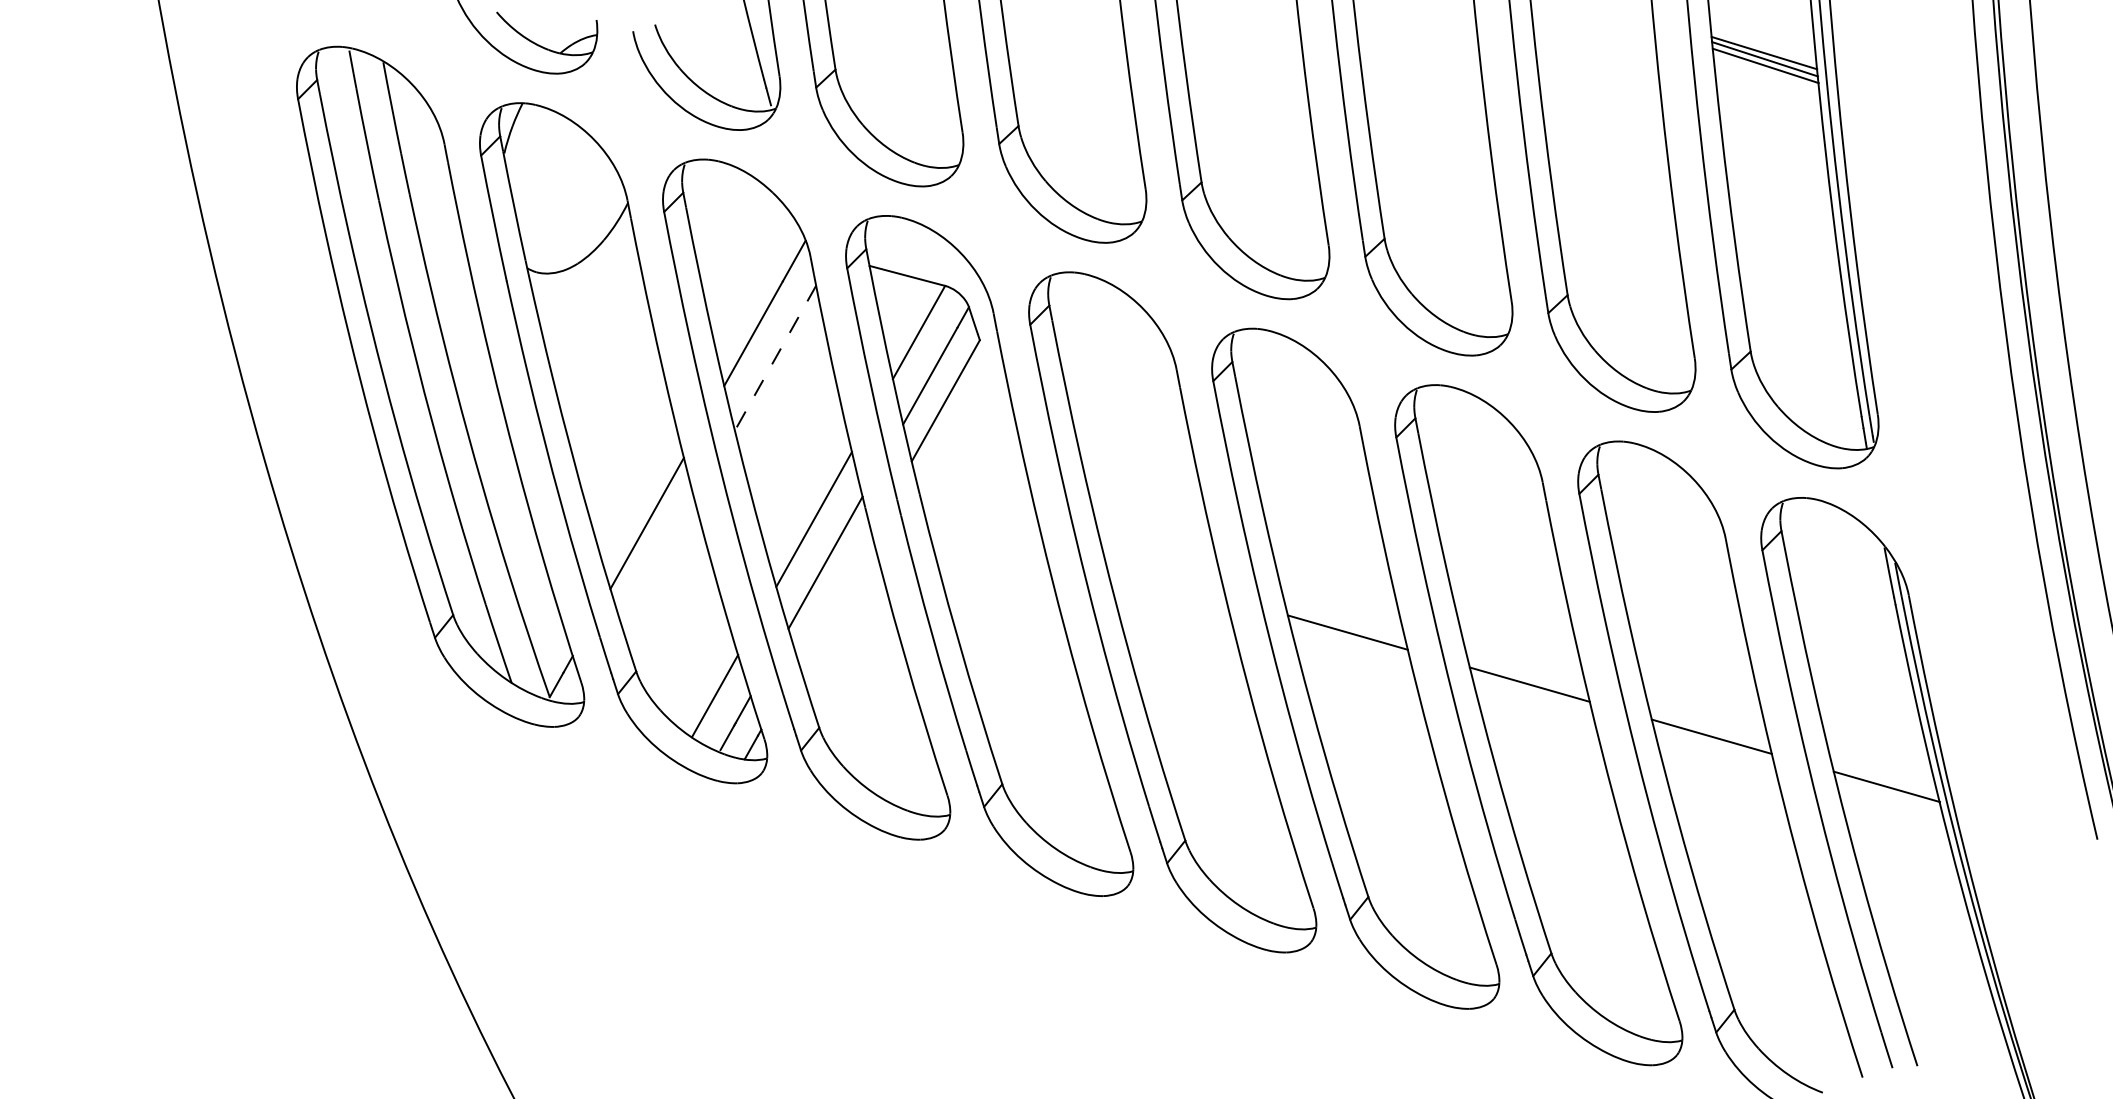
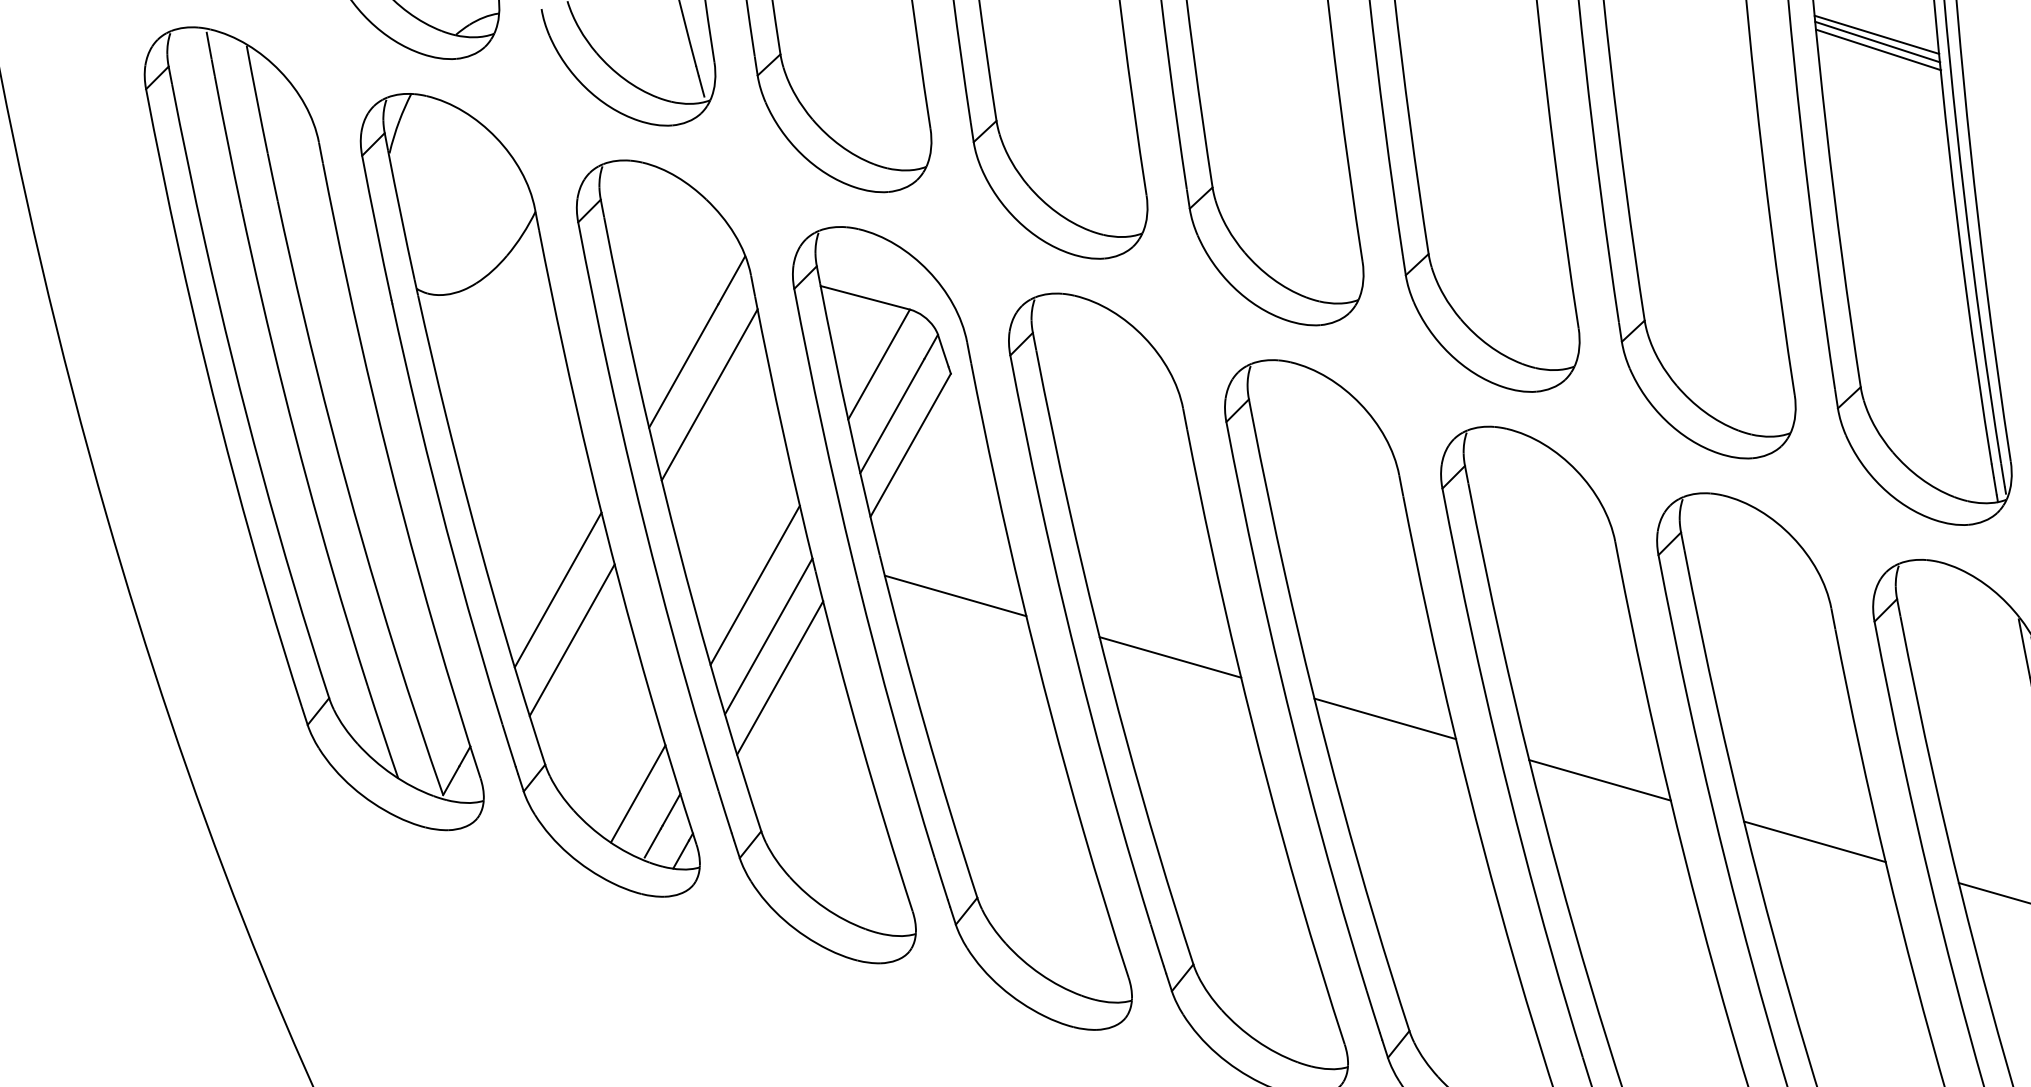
line: (775, 358) -> (709, 395), dashed -> solid
line: (983, 528) -> (955, 595), added
line: (659, 565) -> (572, 639), added
line: (1165, 580) -> (1169, 657), added
line: (834, 597) -> (779, 677), added

